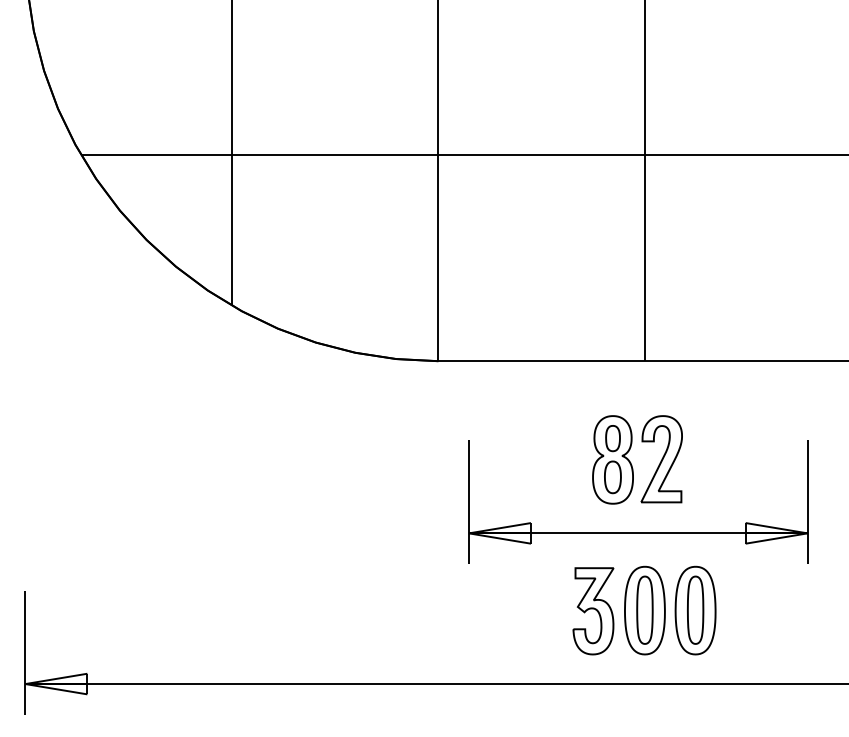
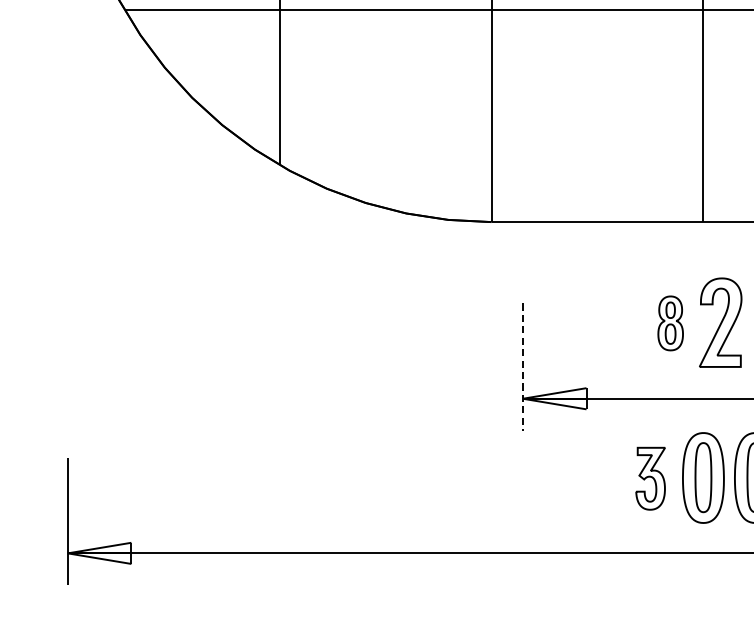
part: (612, 459) -> (670, 322), size x0.6
line: (469, 502) -> (523, 367), solid -> dashed
part: (593, 611) -> (650, 478), size x0.7

